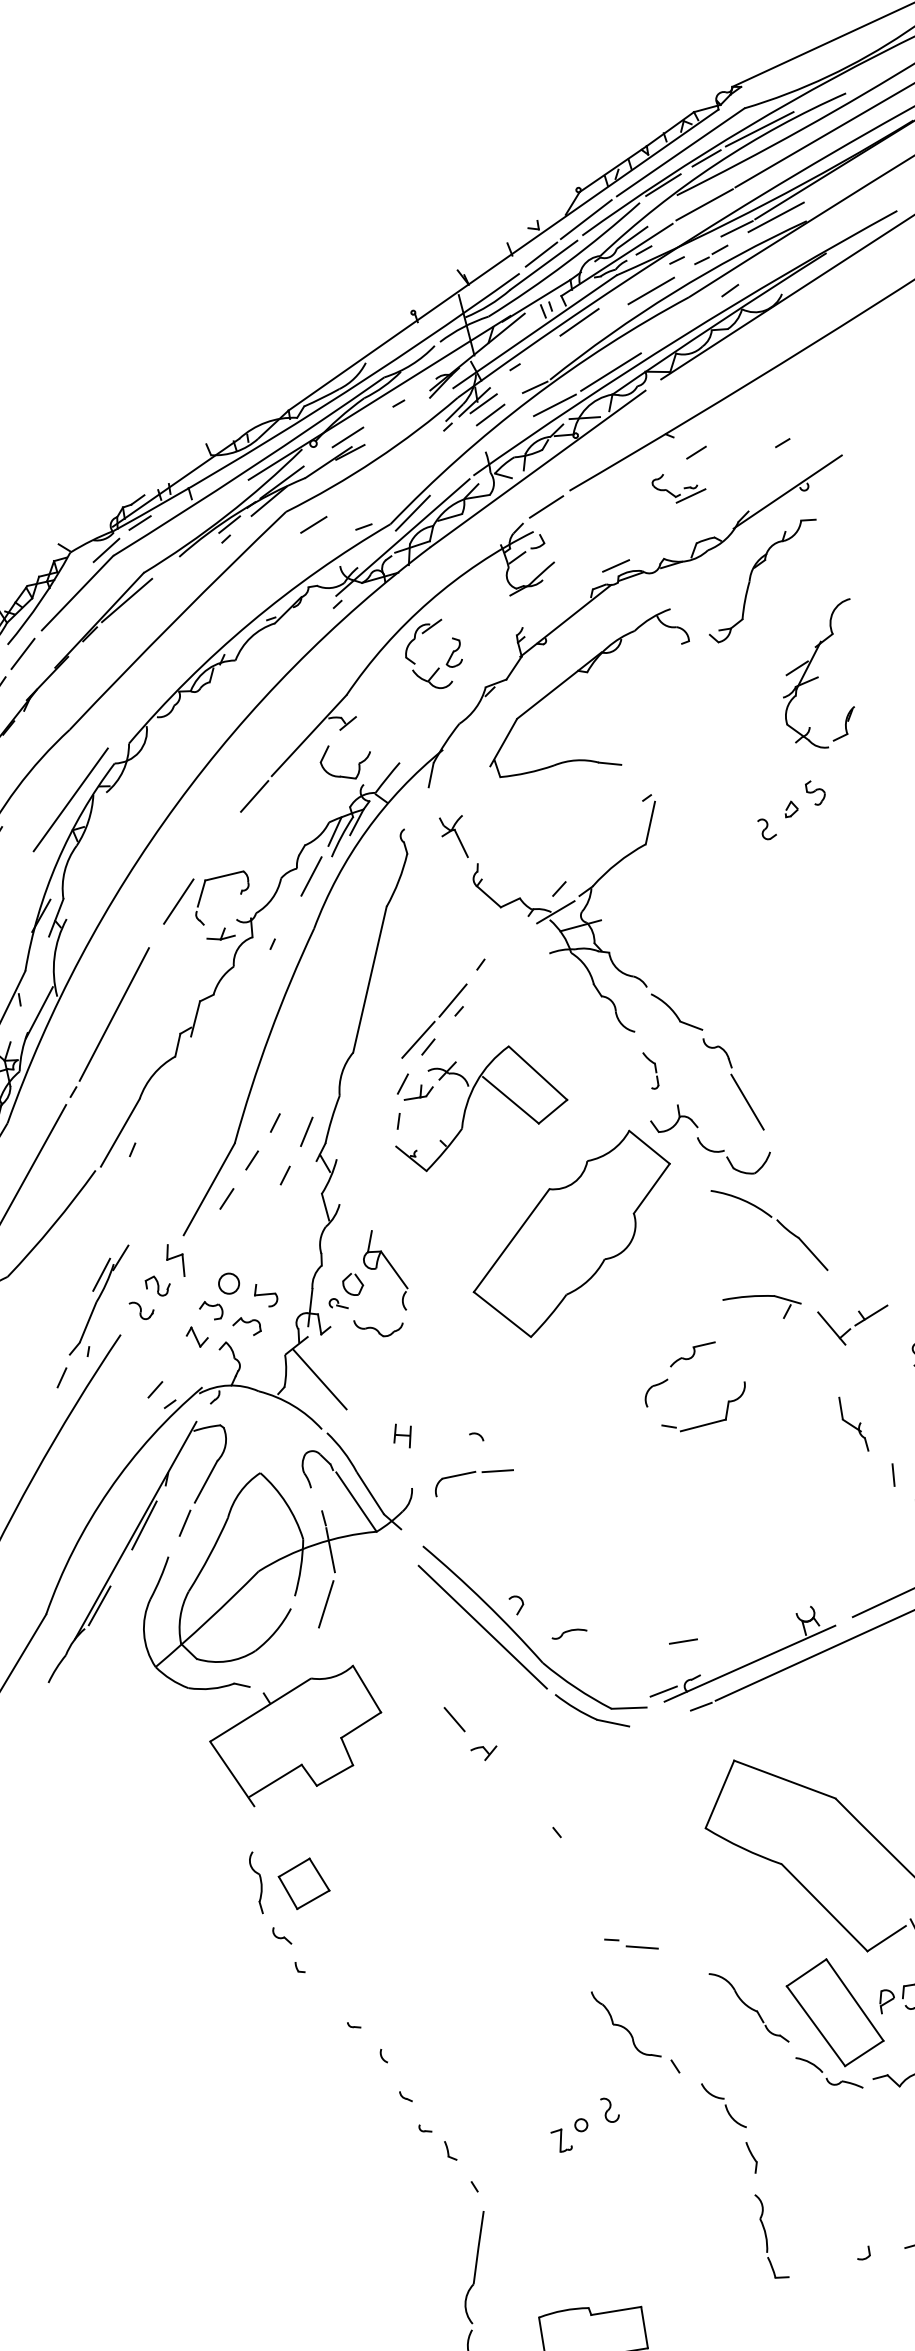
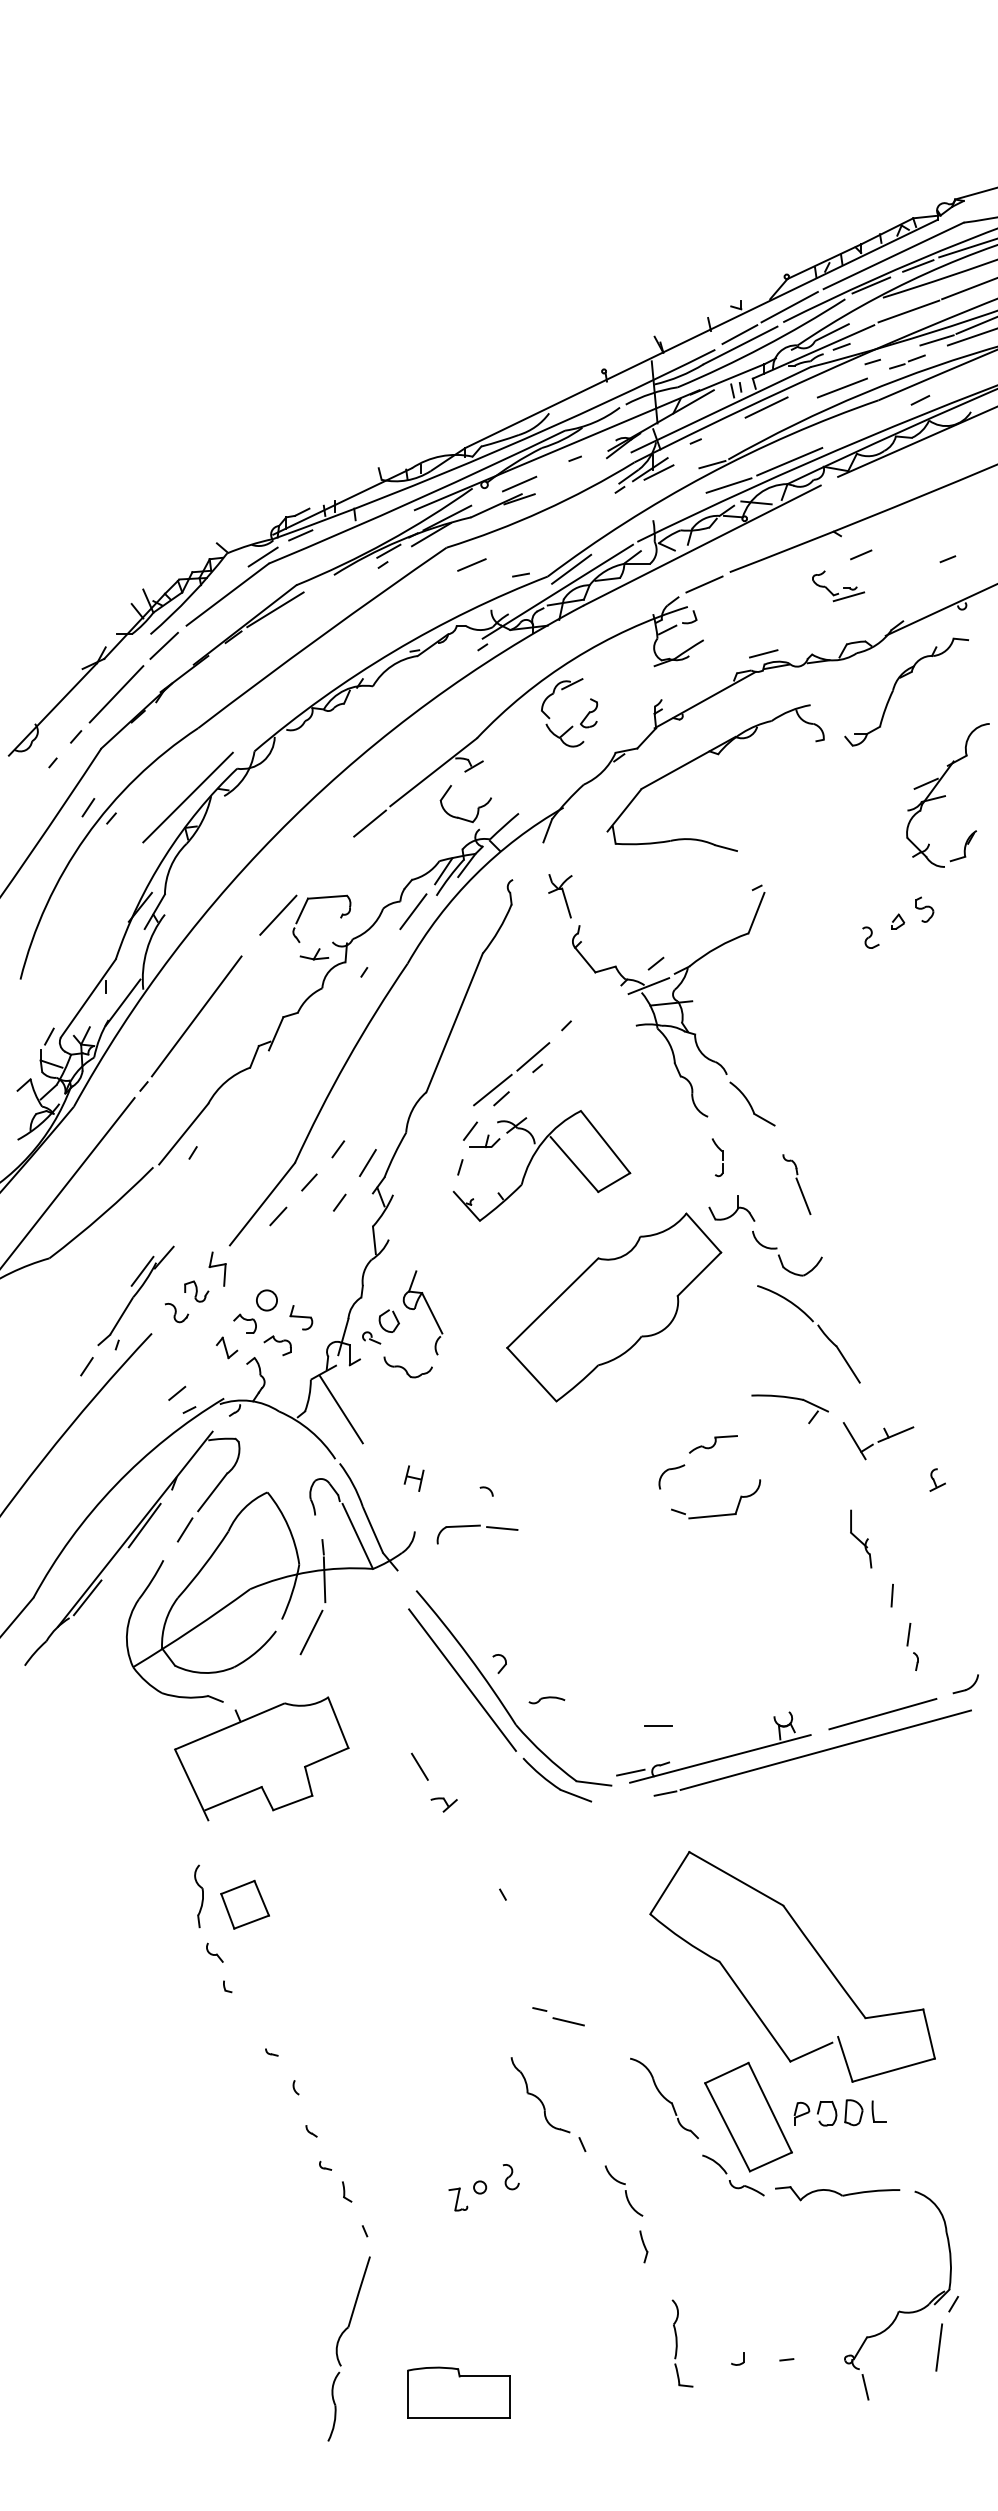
line: (490, 414) -> (663, 484), removed
part: (733, 1084) -> (796, 1184), size x0.6
part: (771, 2236) -> (682, 2343), moved

